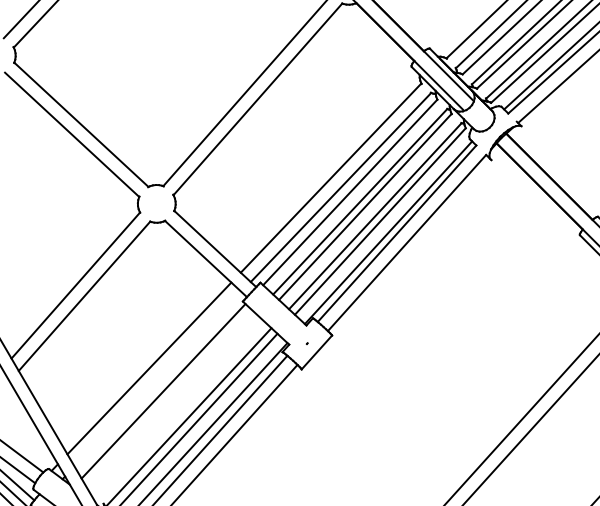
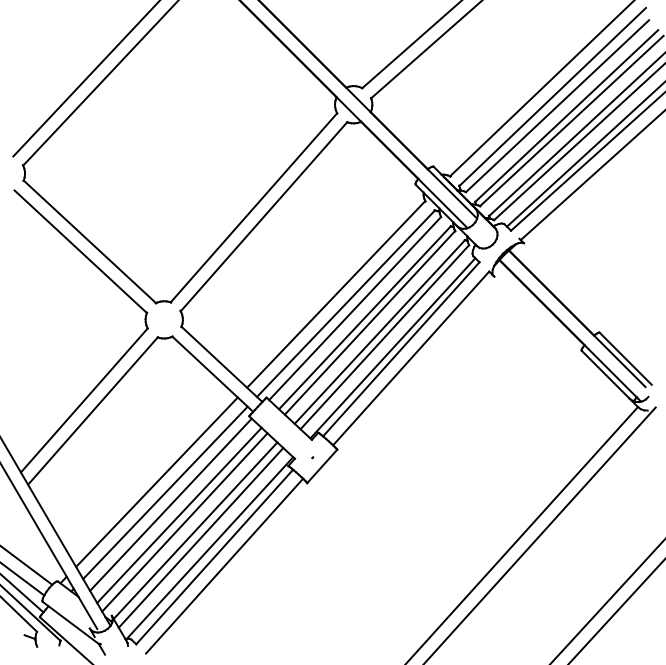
line: (158, 378) -> (165, 492), added
line: (172, 402) -> (179, 515), added
line: (177, 409) -> (184, 522), added

